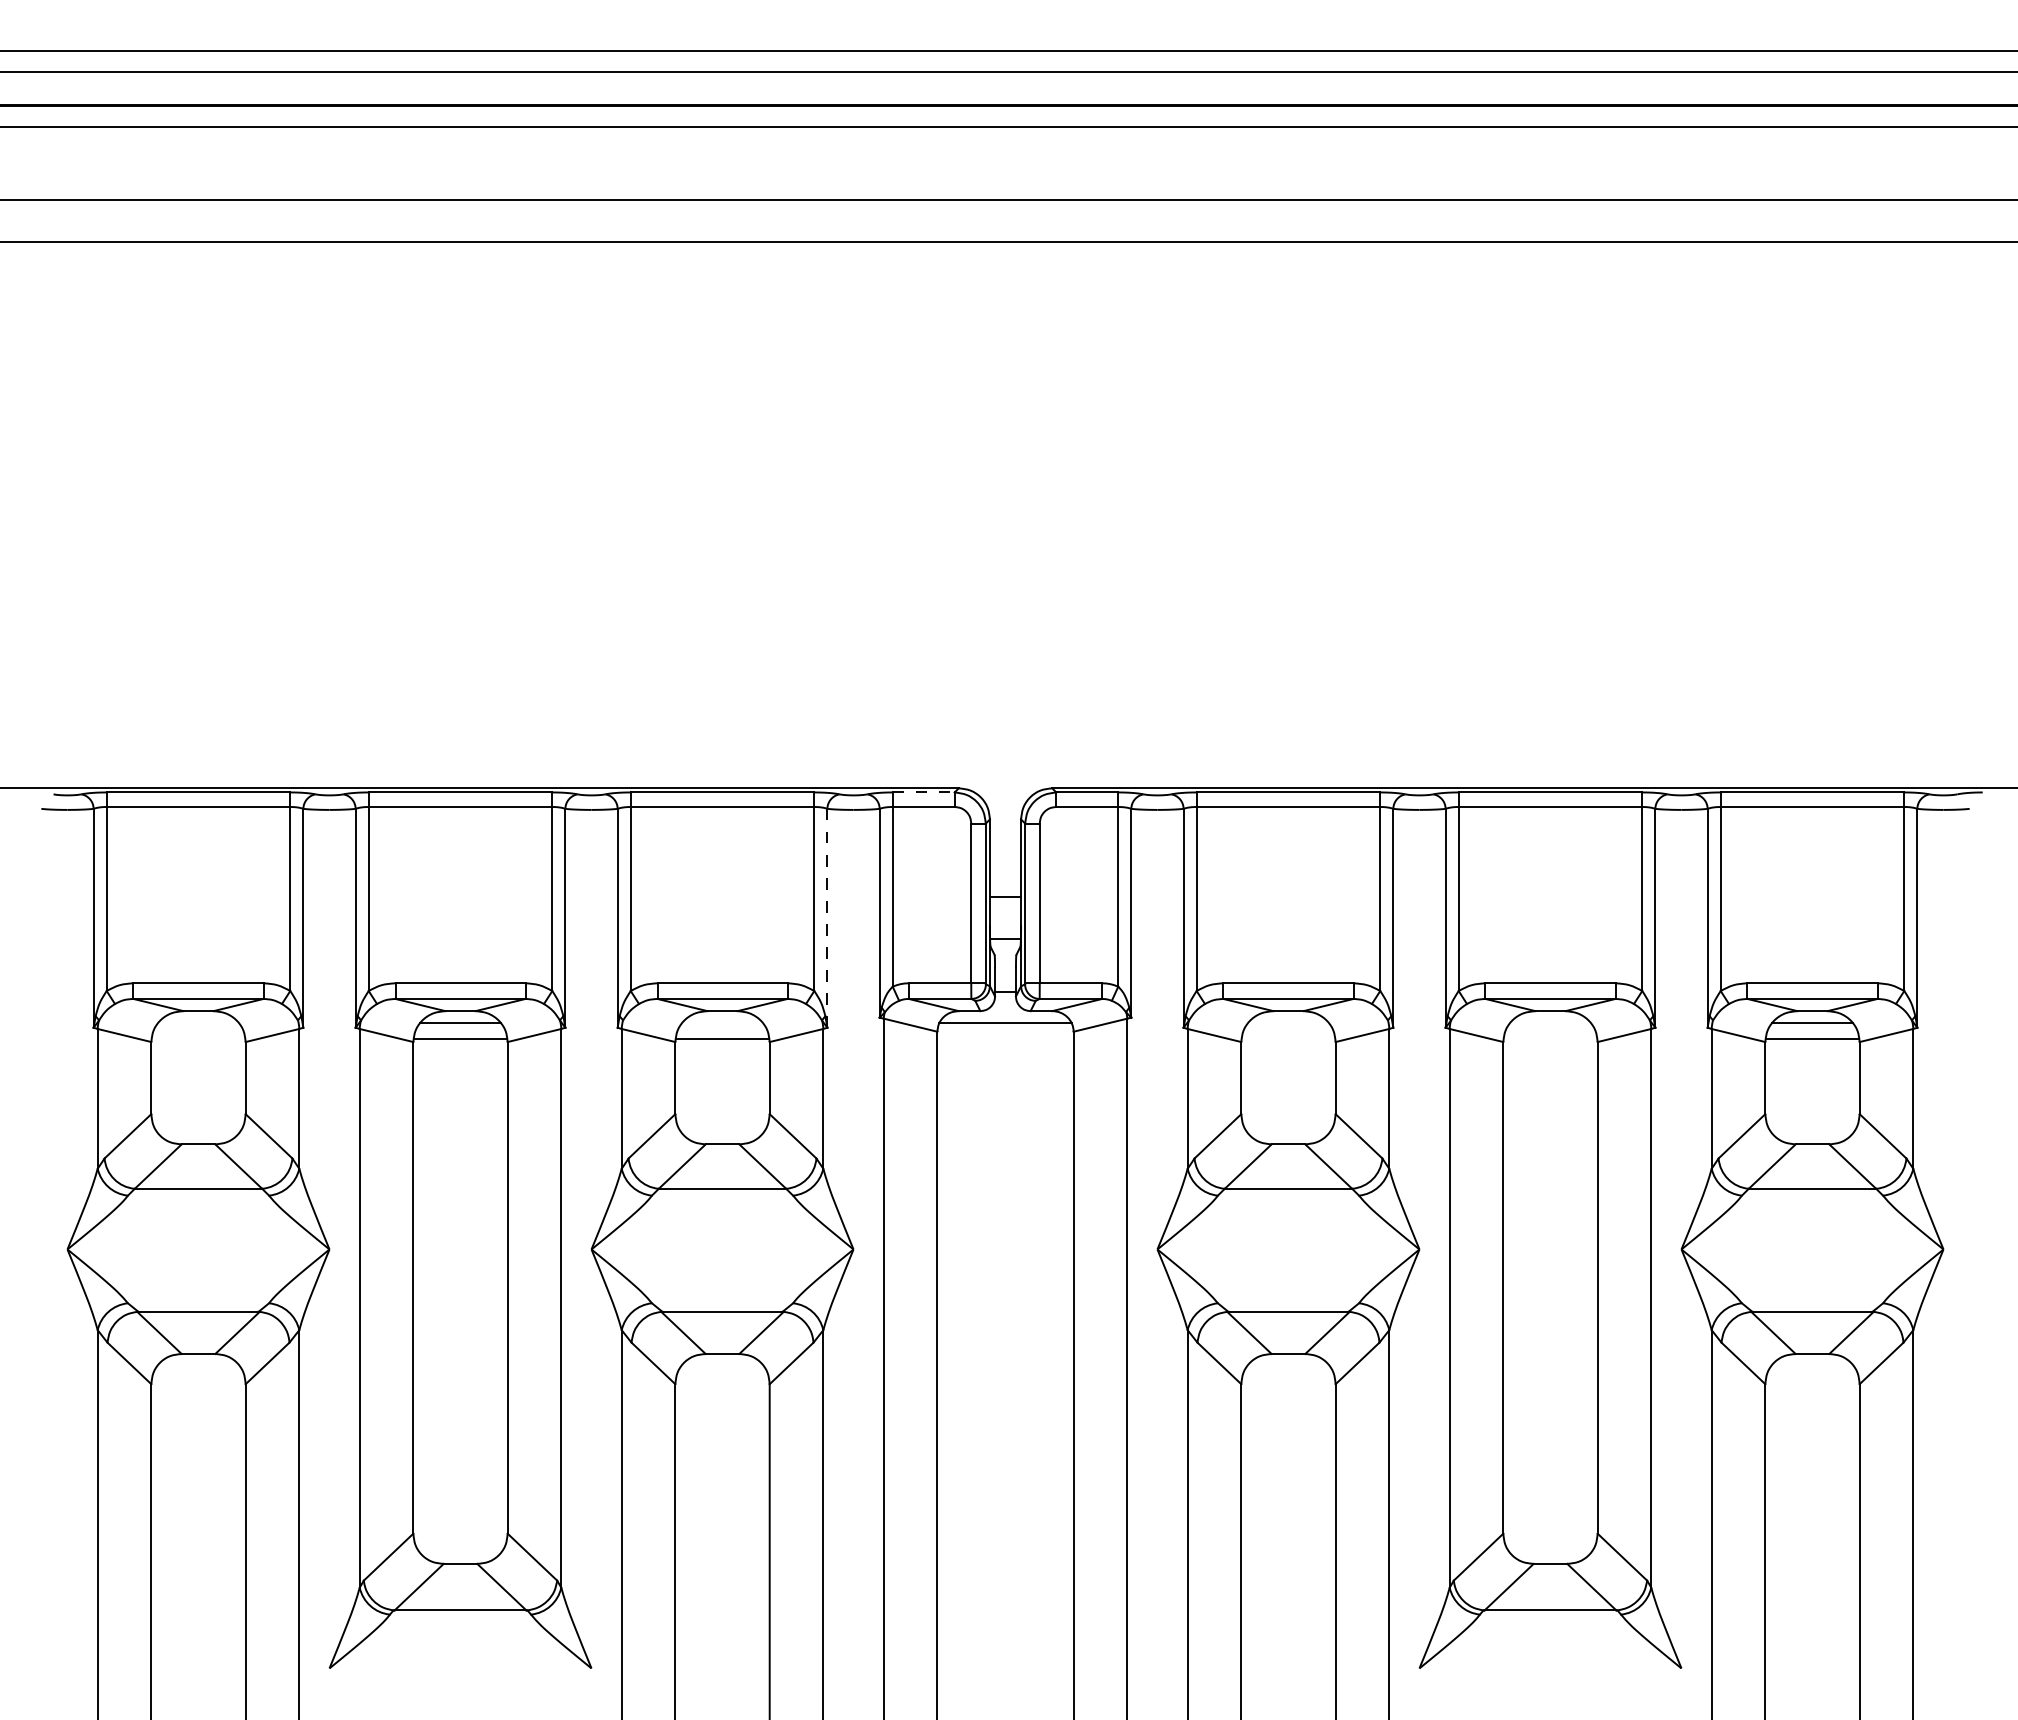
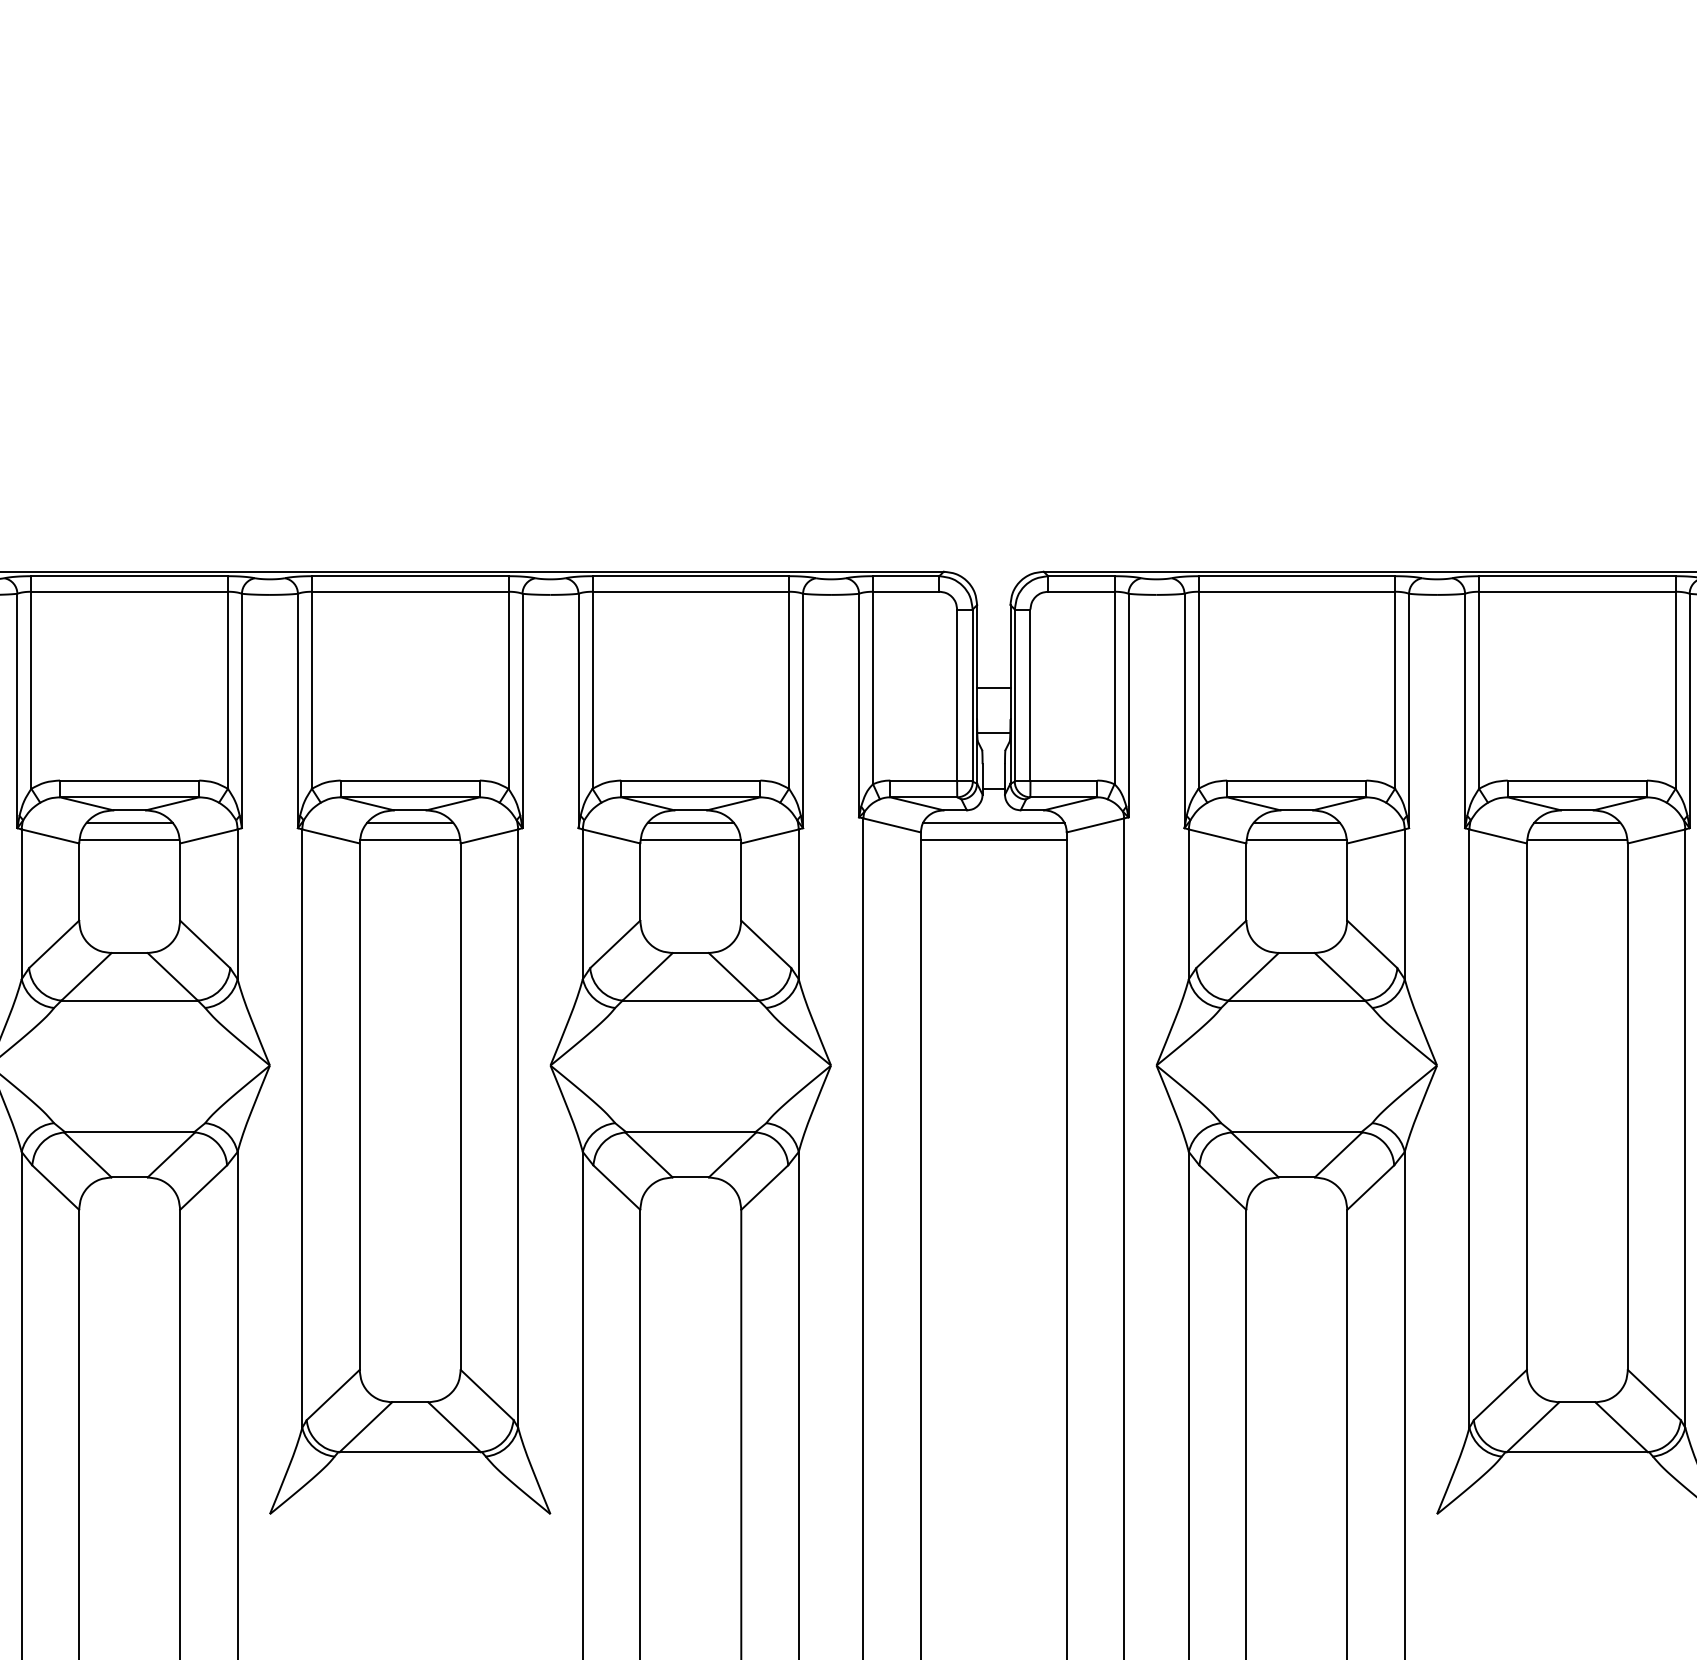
line: (923, 792) -> (905, 576), dashed -> solid
line: (827, 918) -> (803, 711), dashed -> solid
line: (198, 1023) -> (129, 823), added
line: (722, 1023) -> (690, 823), added
line: (1288, 1023) -> (1296, 823), added
line: (1550, 1023) -> (1577, 823), added
line: (198, 1038) -> (129, 839), added
line: (1005, 1038) -> (993, 839), added
line: (1288, 1038) -> (1296, 839), added
line: (1550, 1038) -> (1577, 839), added

